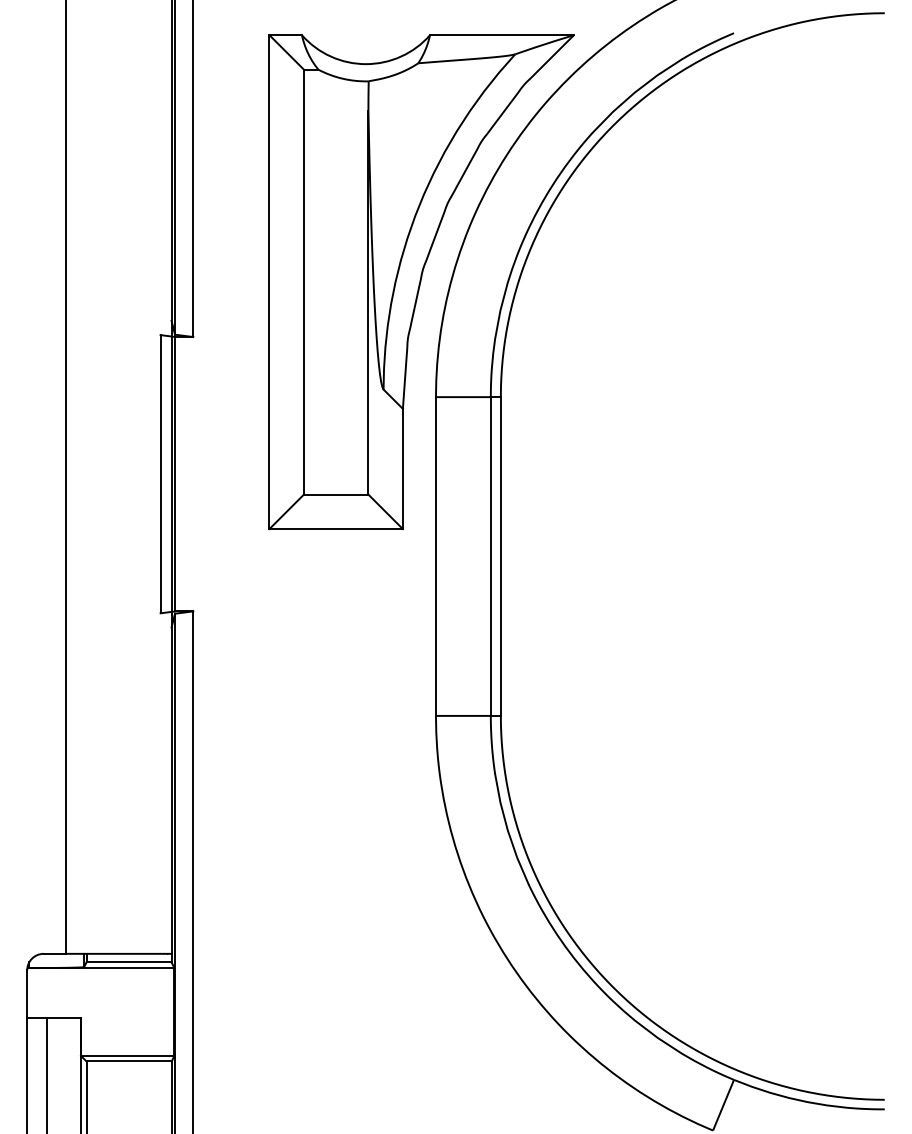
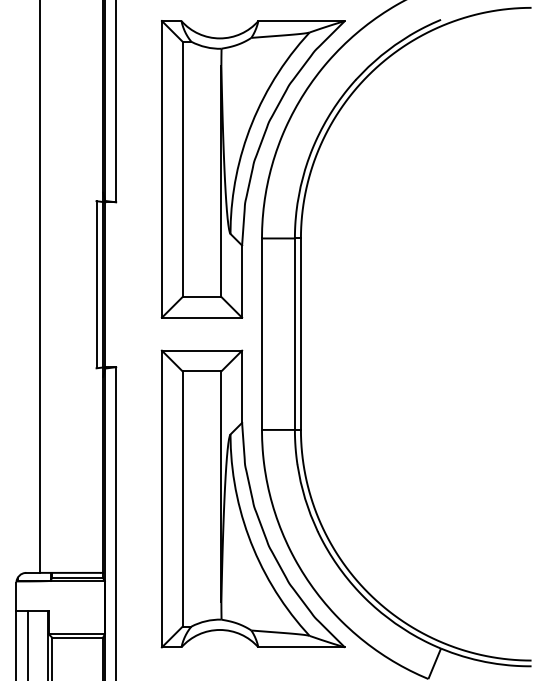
part: (420, 830) -> (252, 498), added

